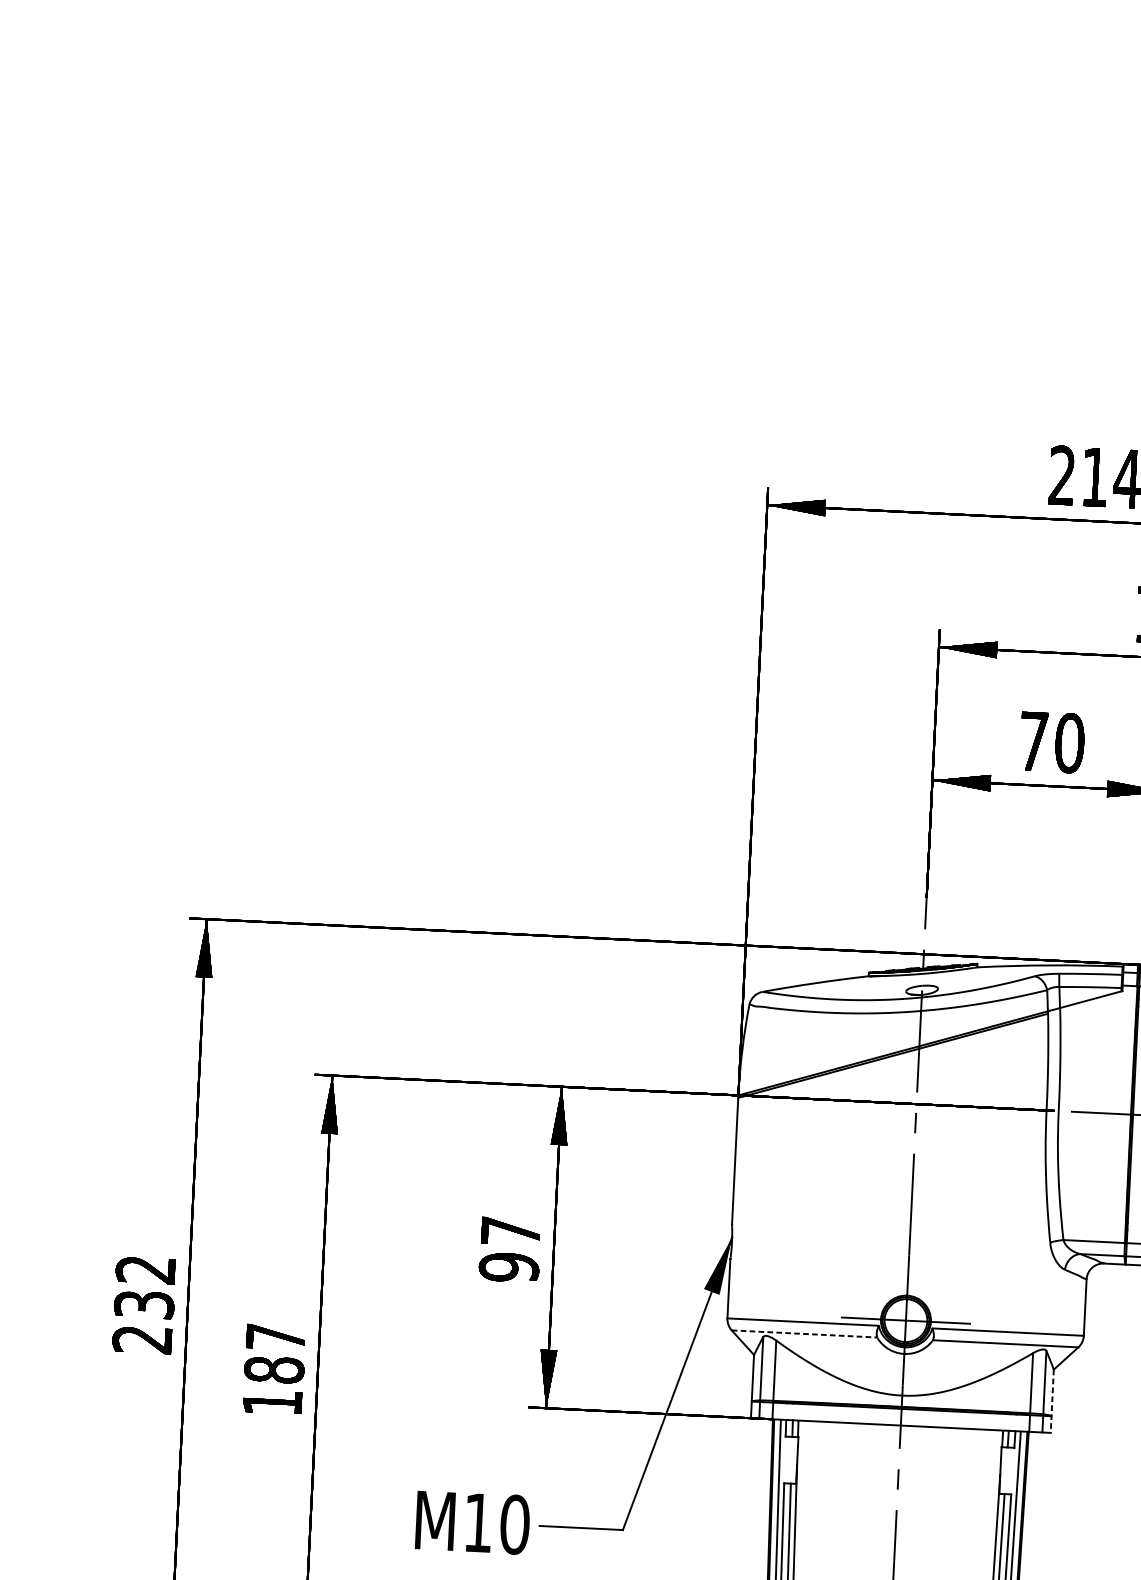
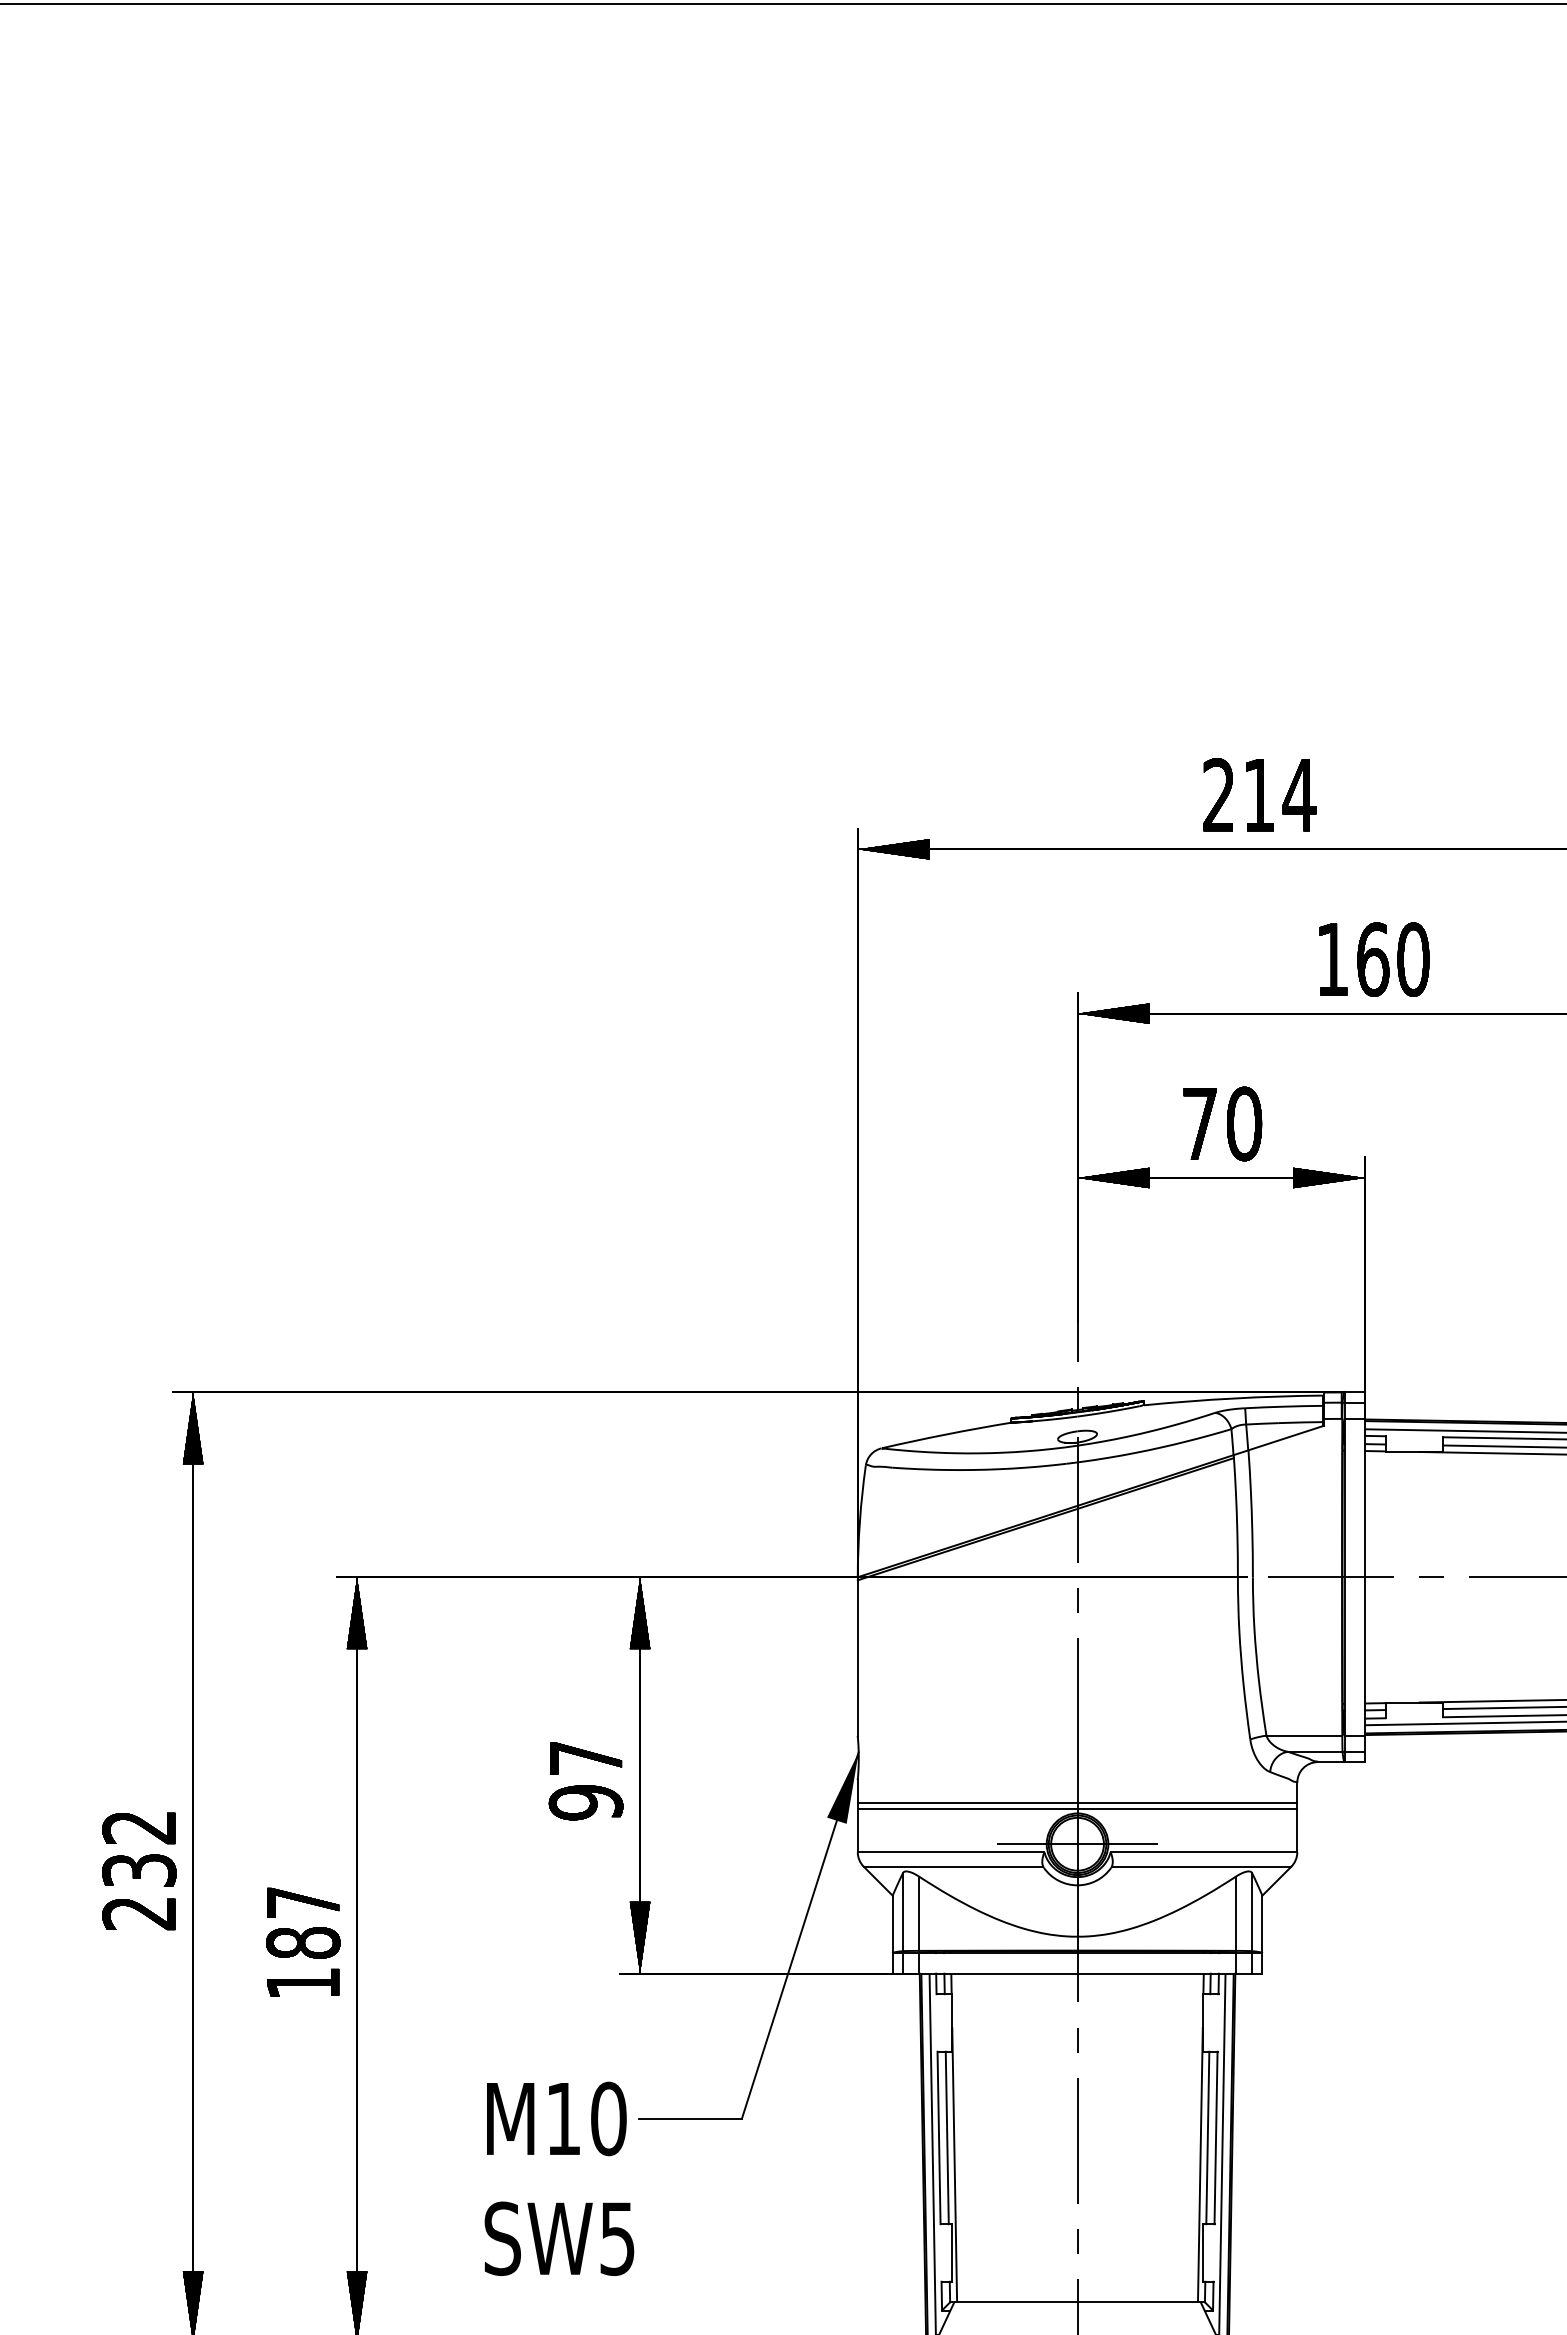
line: (907, 1287) -> (1077, 1803), added
line: (907, 1292) -> (1077, 1809), added
line: (804, 1333) -> (953, 1866), dashed -> solid
line: (1052, 1401) -> (1262, 1935), dashed -> solid

